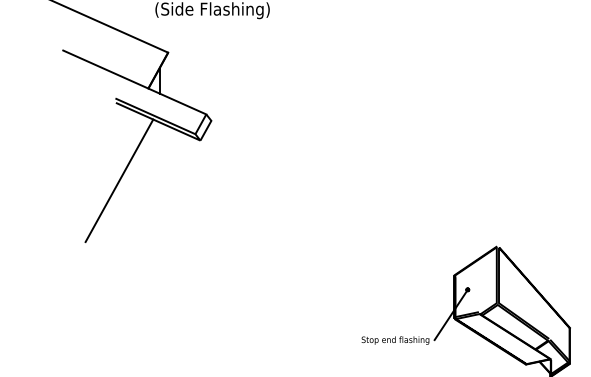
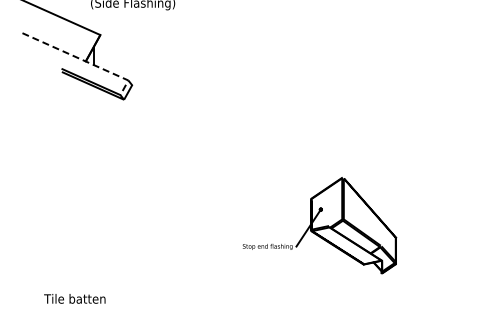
line: (146, 87) -> (84, 60), solid -> dashed
line: (119, 180) -> (64, 129), removed

